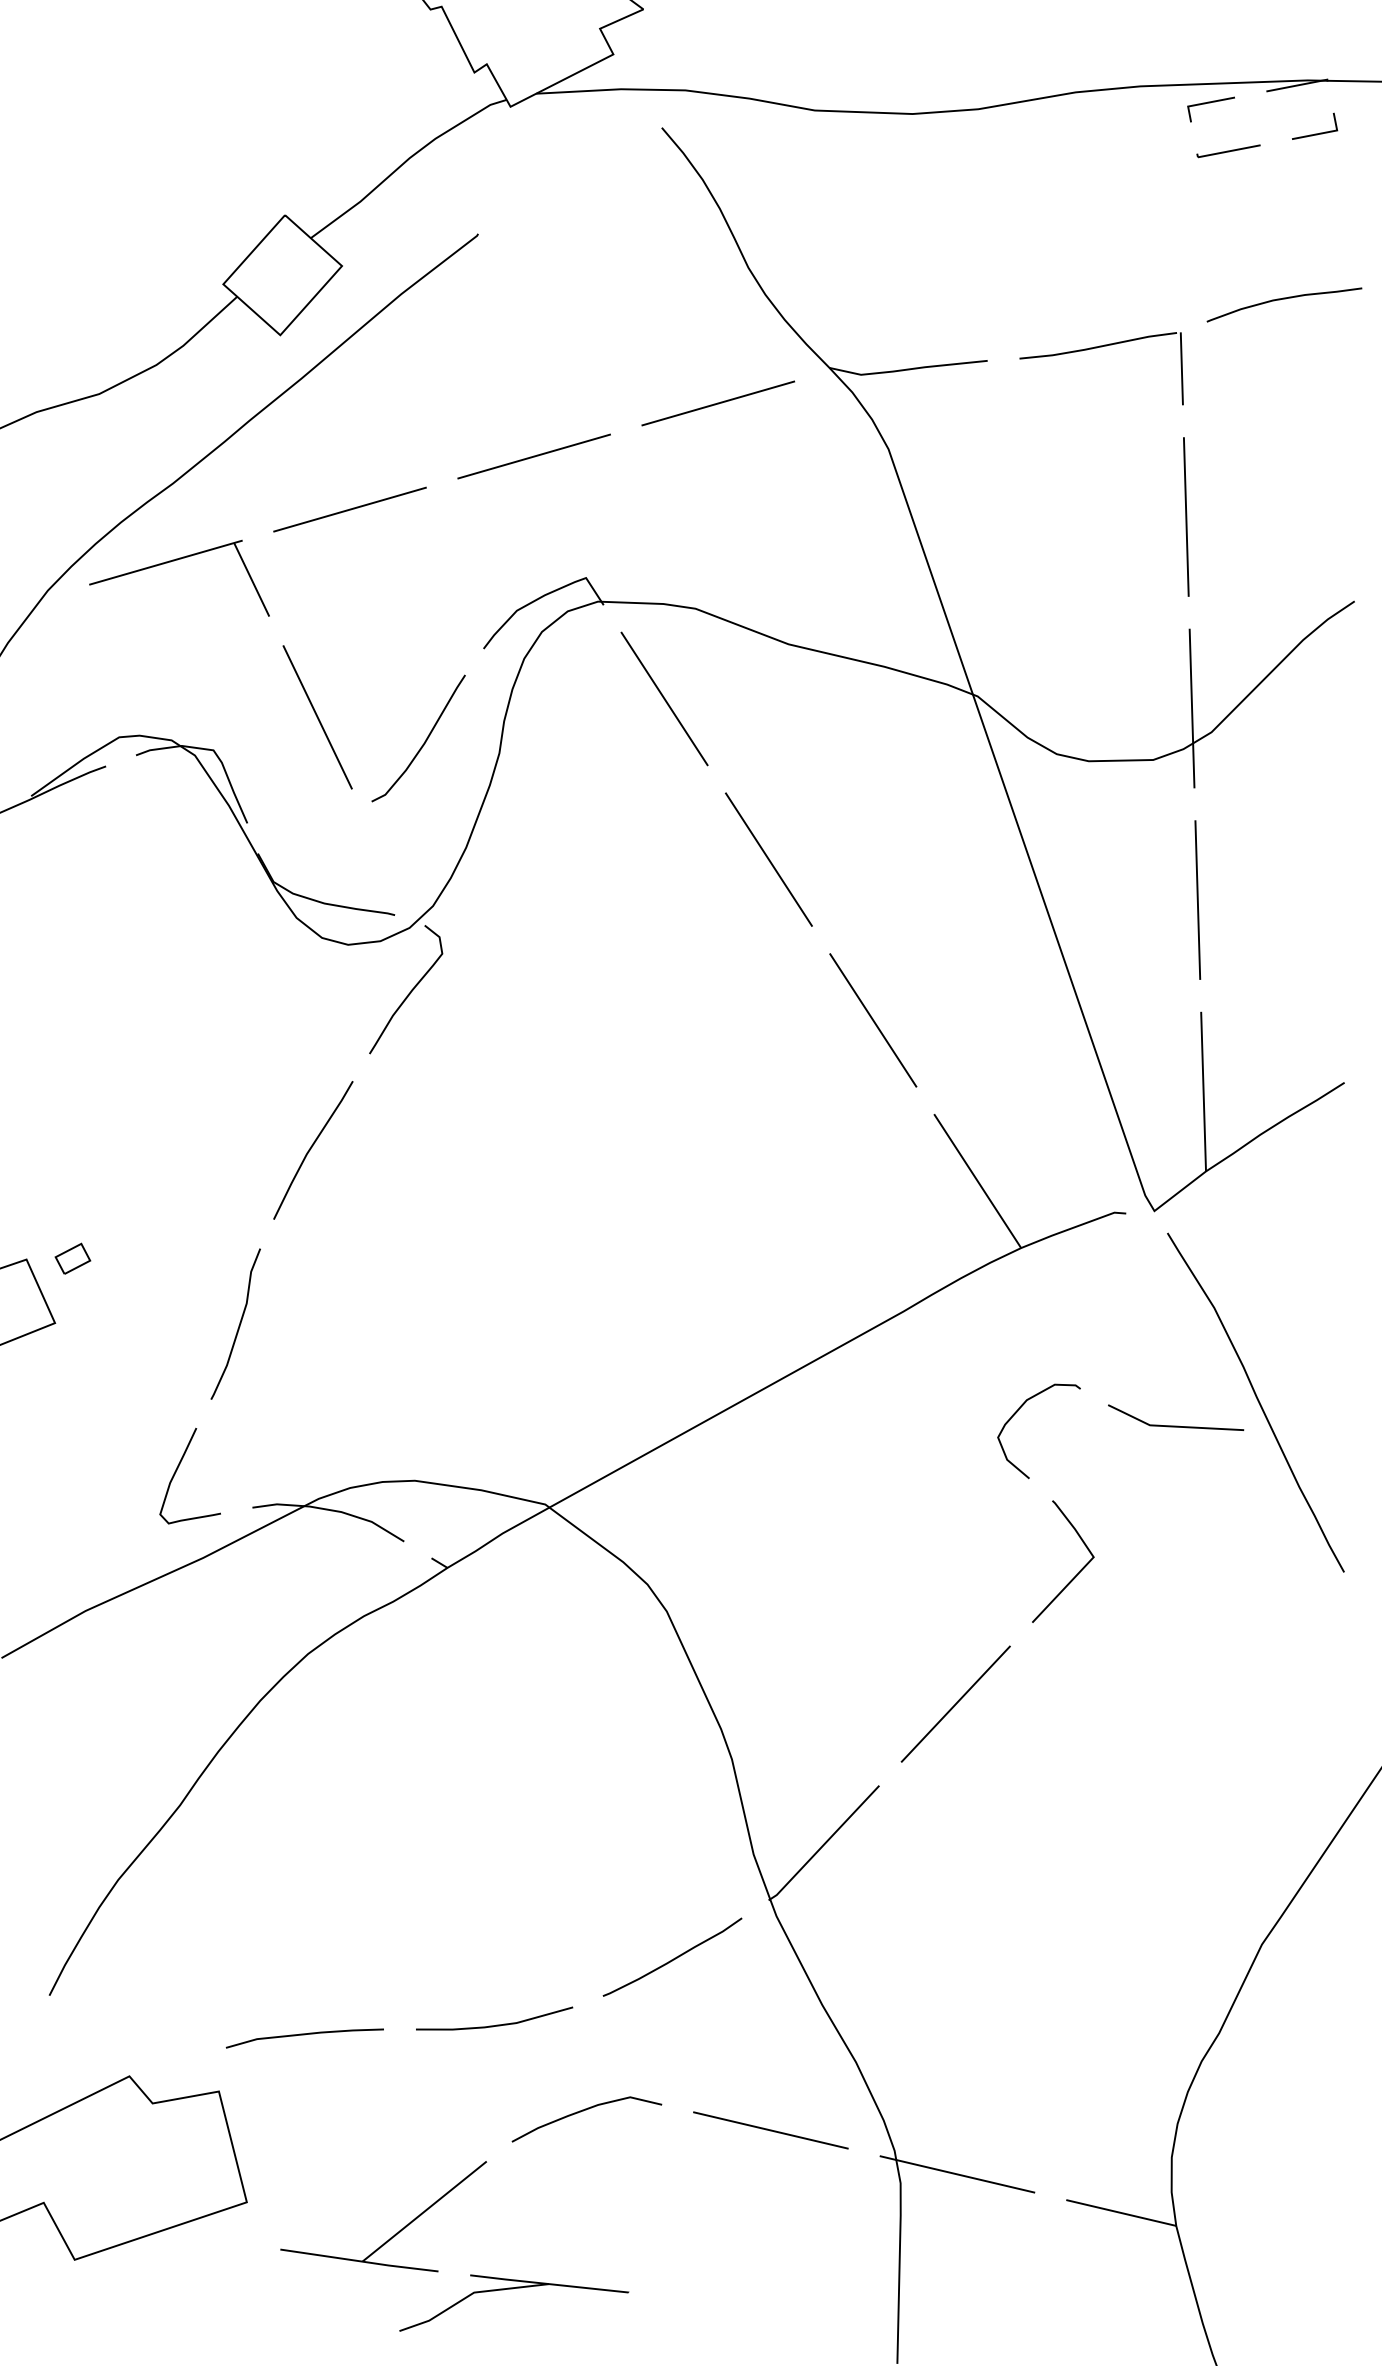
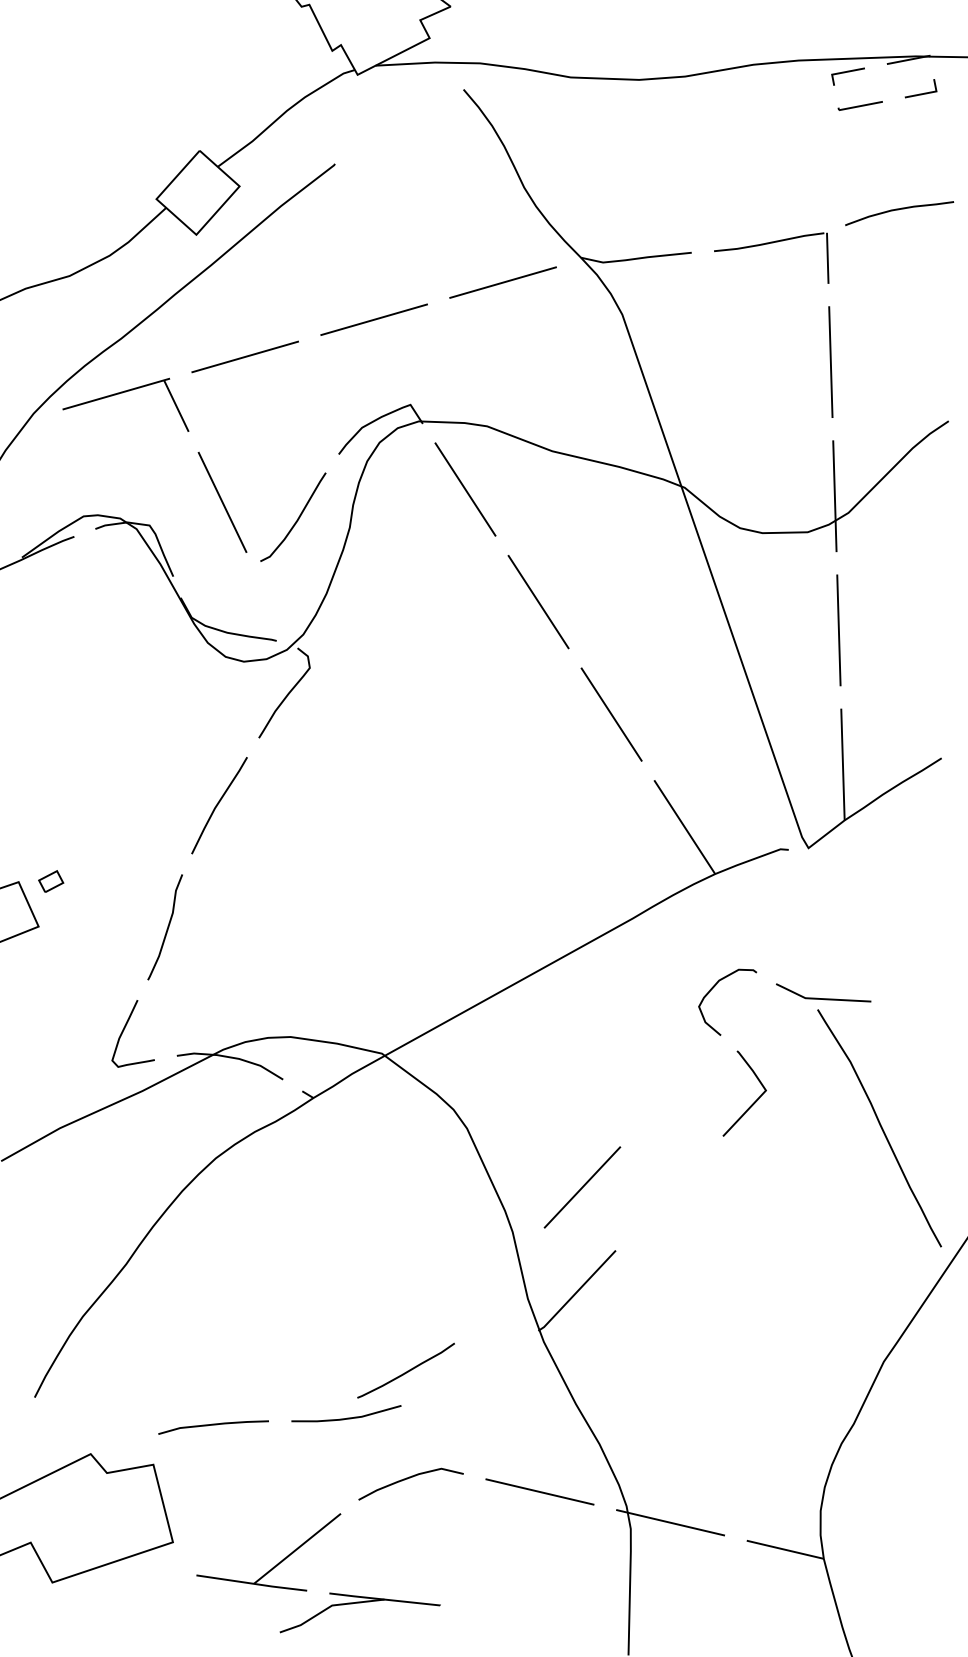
curve: (1257, 1401) -> (880, 1127), moved
line: (955, 1704) -> (582, 1187), moved
curve: (673, 1958) -> (406, 1371), moved

